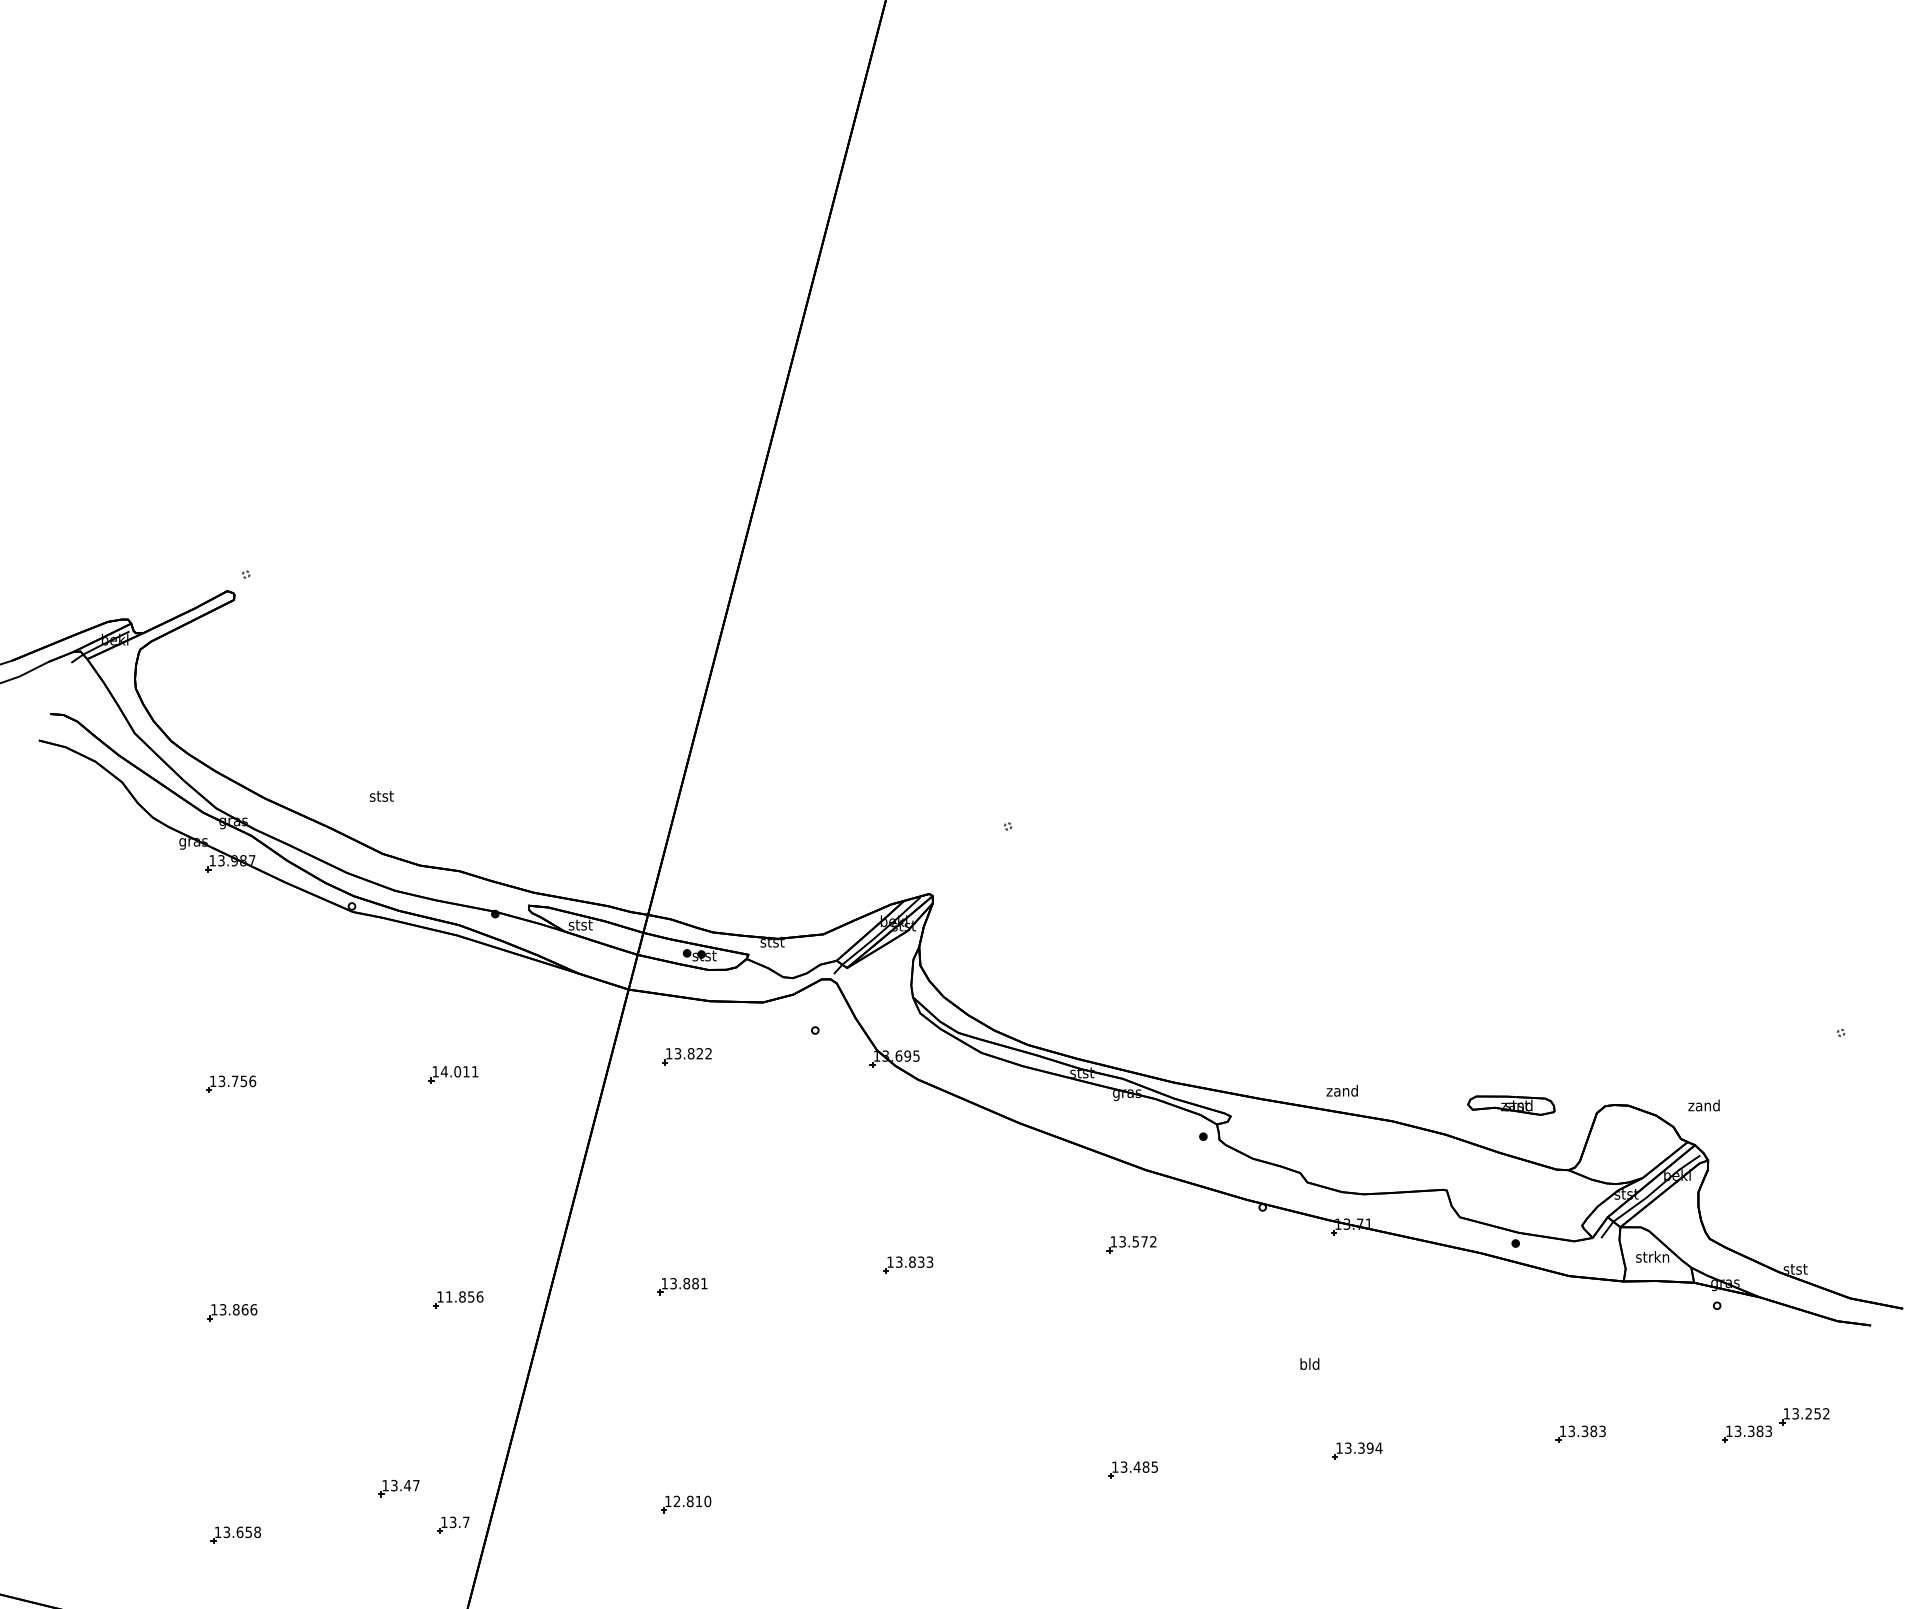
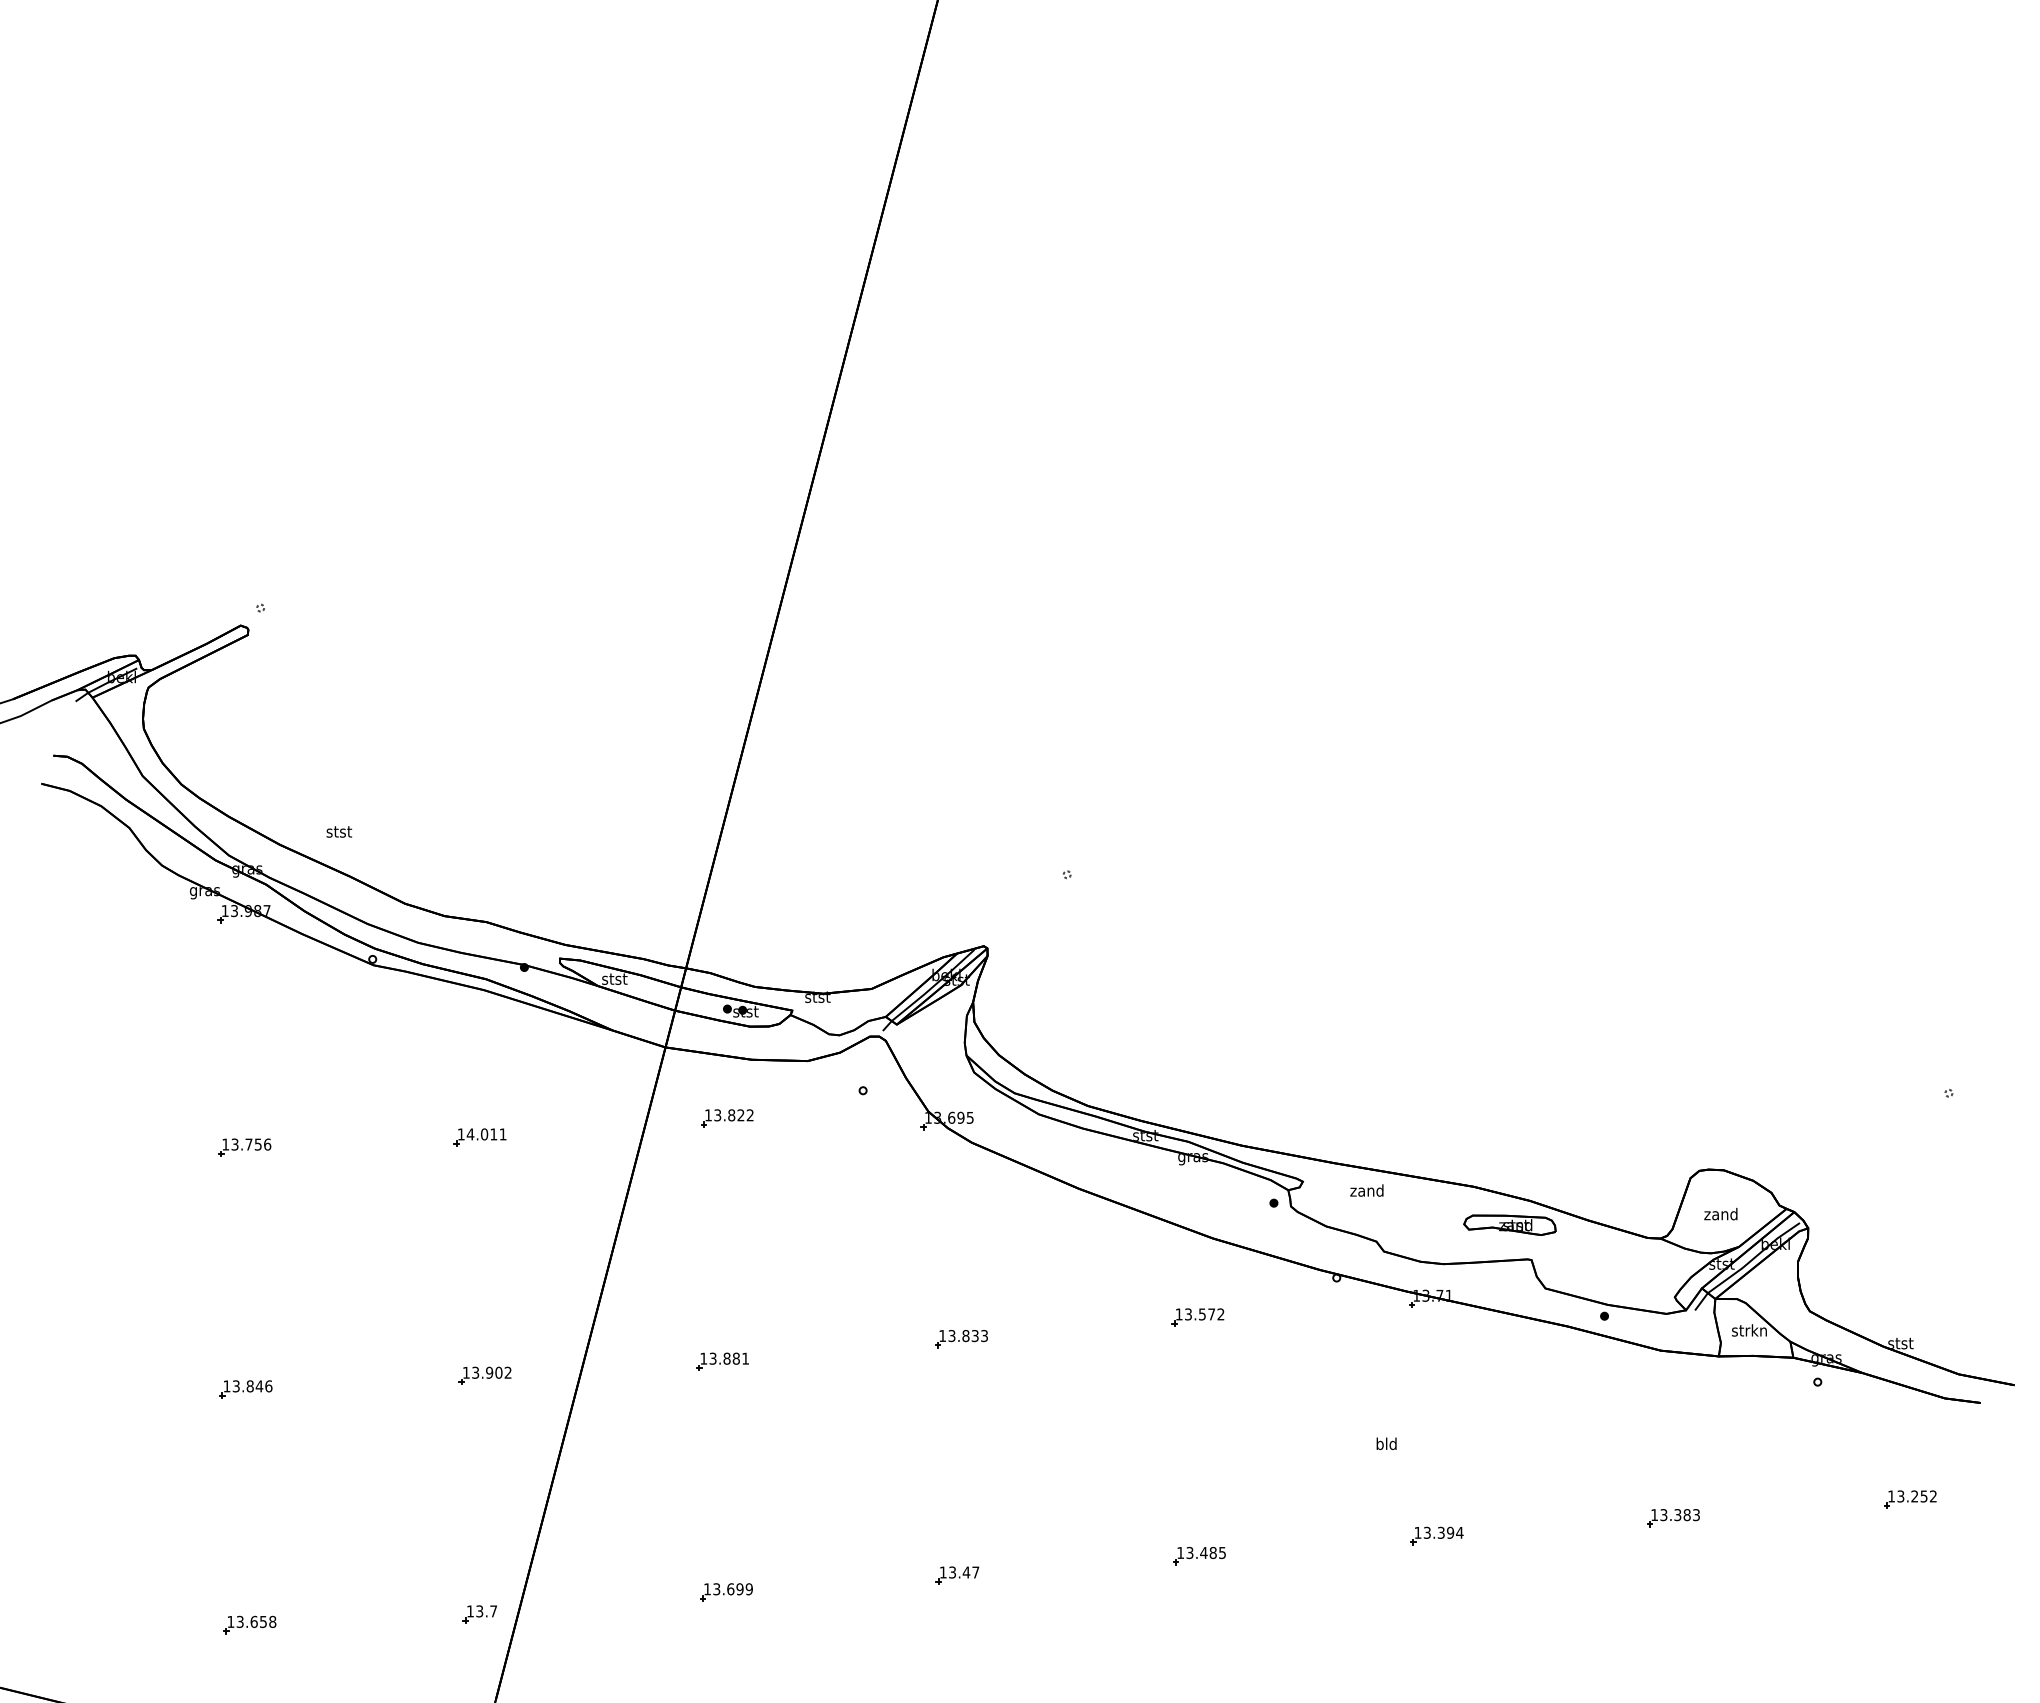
text: (382, 795) -> (339, 831), moved
text: (1341, 1090) -> (1366, 1190), moved
part: (1510, 1104) -> (1509, 1224), moved
text: (1703, 1105) -> (1720, 1214), moved
text: (464, 1296) -> (491, 1372), 11.856 -> 13.902
text: (245, 1309) -> (259, 1386), 13.866 -> 13.846
part: (1747, 1434) -> (1849, 1518), removed
part: (399, 1488) -> (957, 1575), moved
text: (691, 1501) -> (732, 1589), 12.810 -> 13.699

